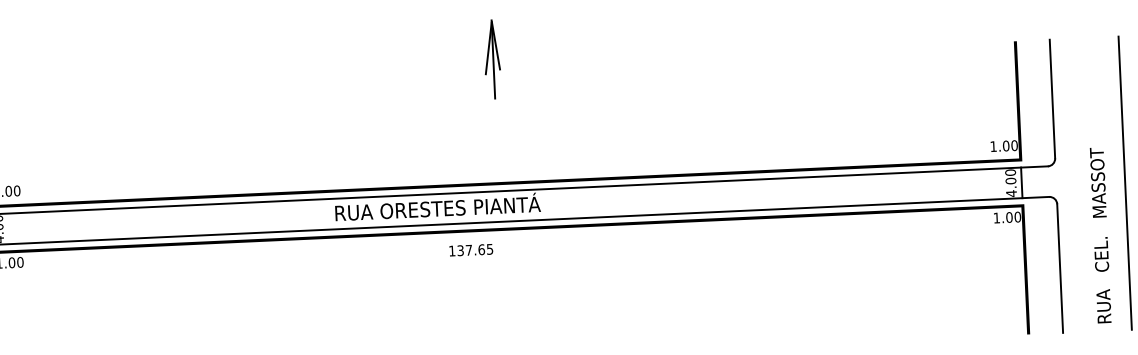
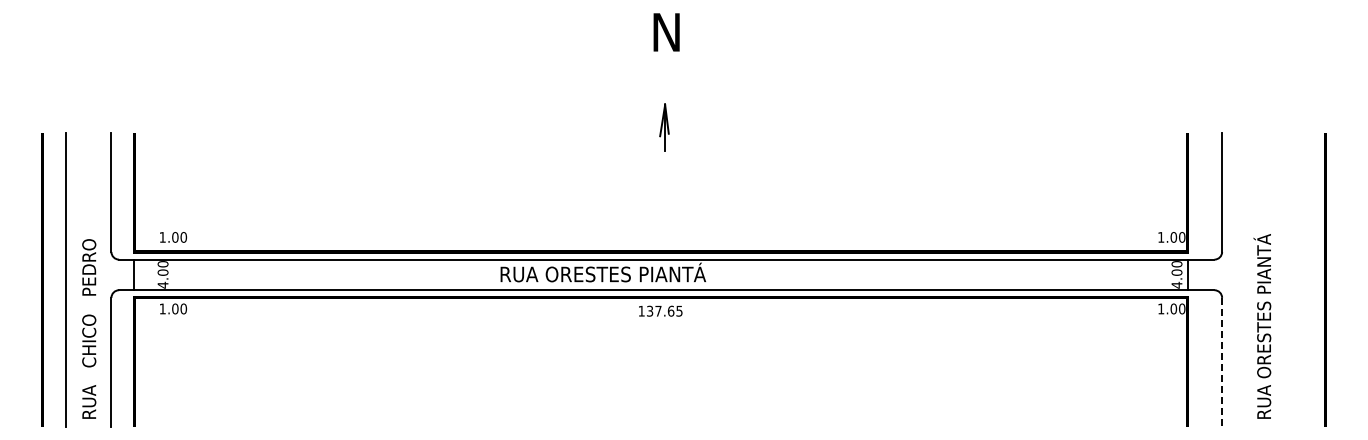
part: (492, 59) -> (664, 127), size x0.6
line: (1125, 182) -> (1291, 279), removed
text: (1097, 211) -> (1262, 306), RUA   CEL.   MASSOT -> RUA ORESTES PIANTÁ
text: (471, 249) -> (660, 310), moved
line: (1060, 268) -> (1222, 362), solid -> dashed

